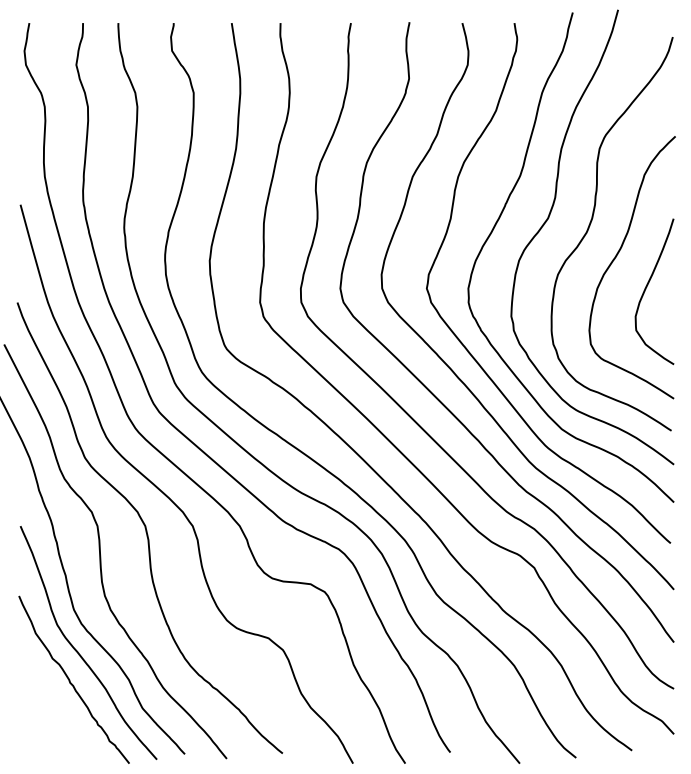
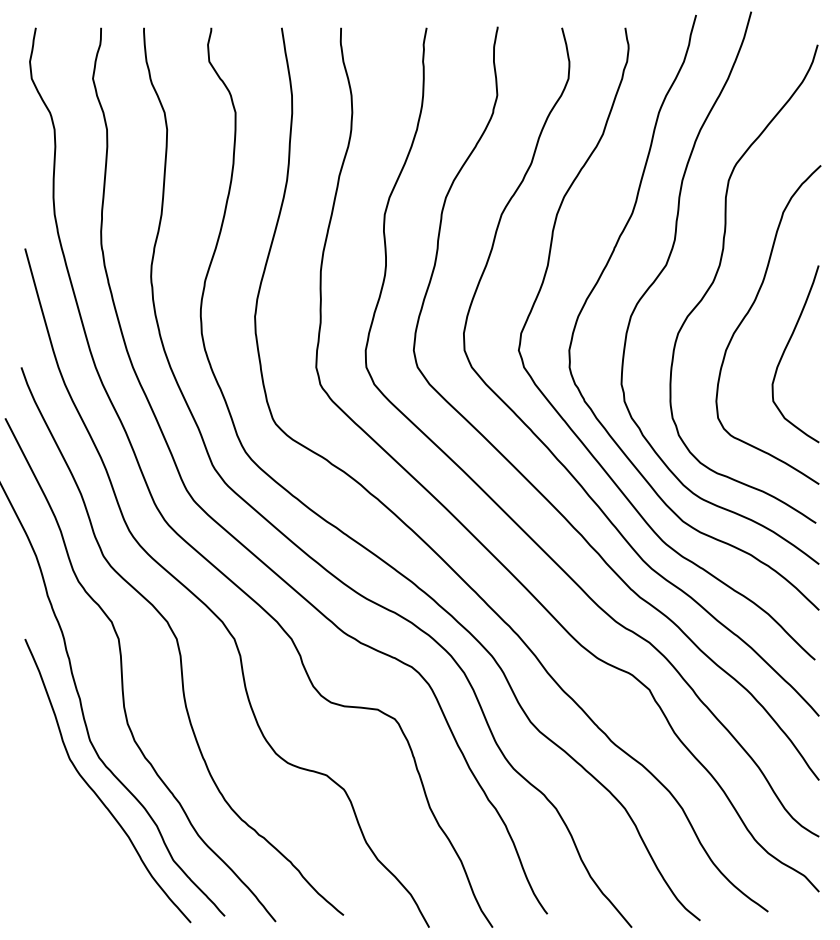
curve: (70, 679) -> (85, 825), removed

